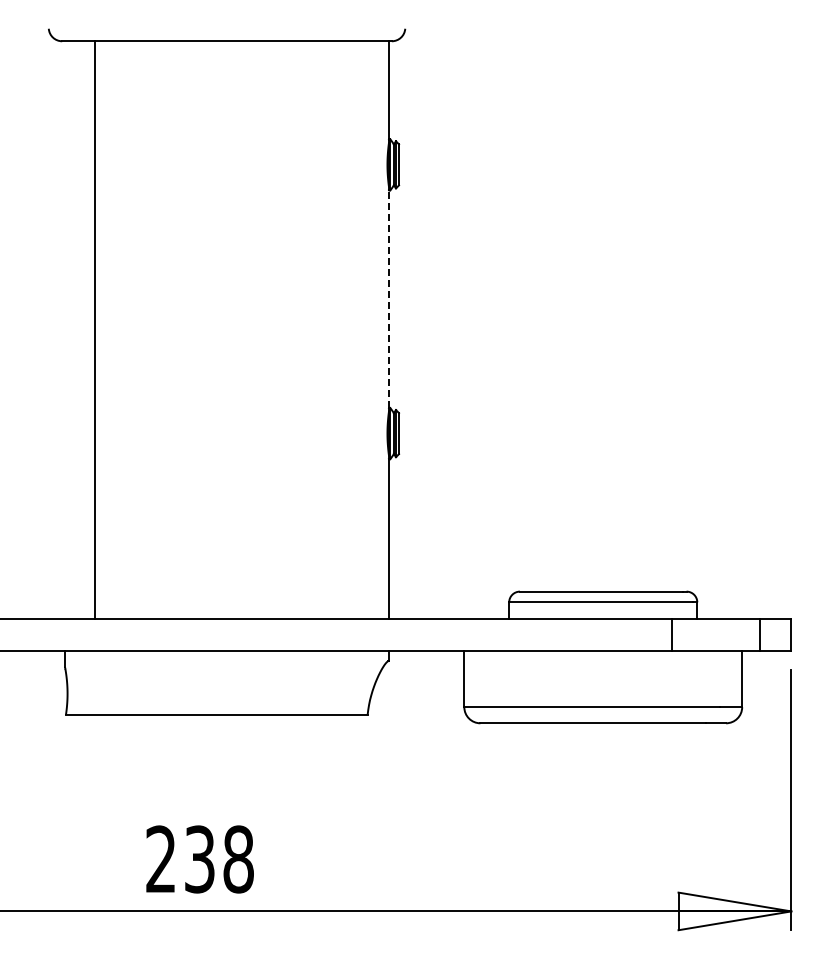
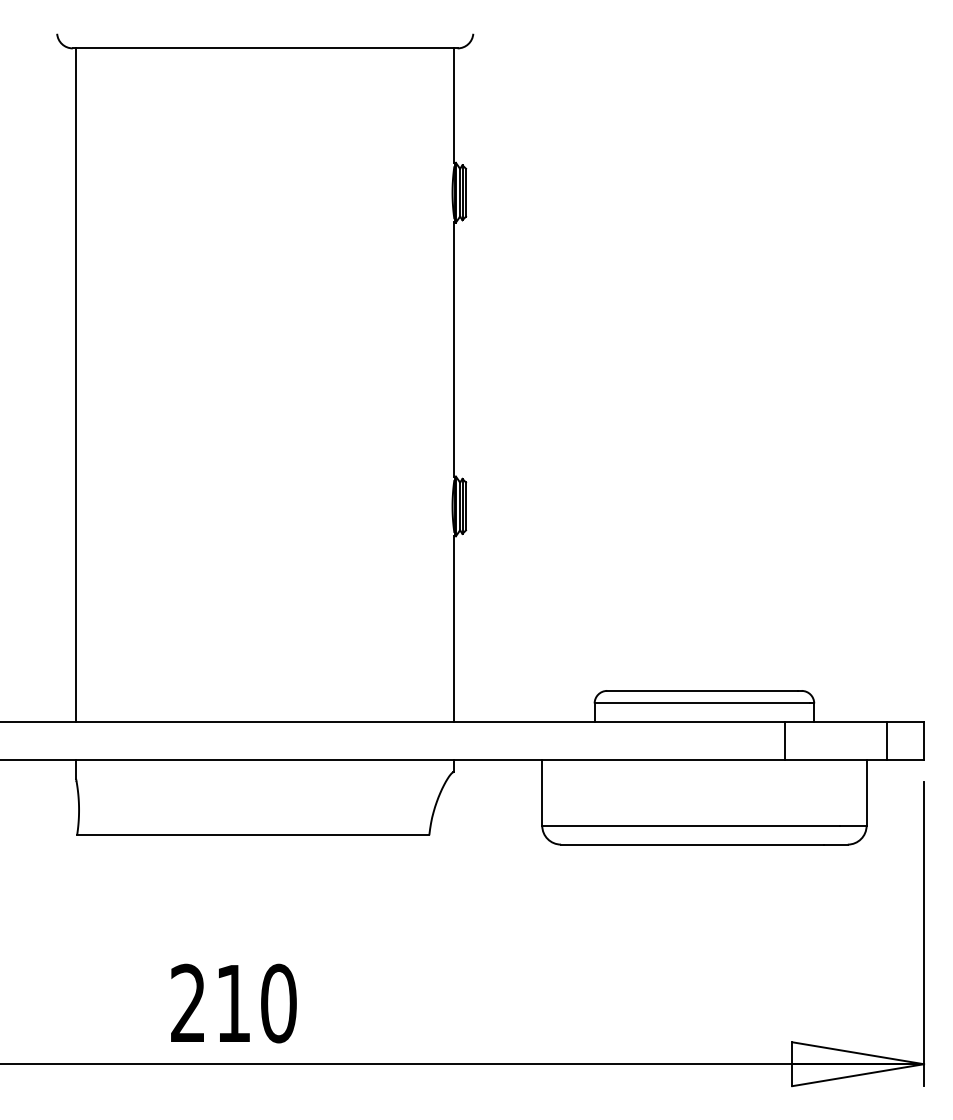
line: (389, 298) -> (454, 348), dashed -> solid
line: (94, 329) -> (75, 384), moved
text: (219, 859) -> (256, 1003), 238 -> 210

